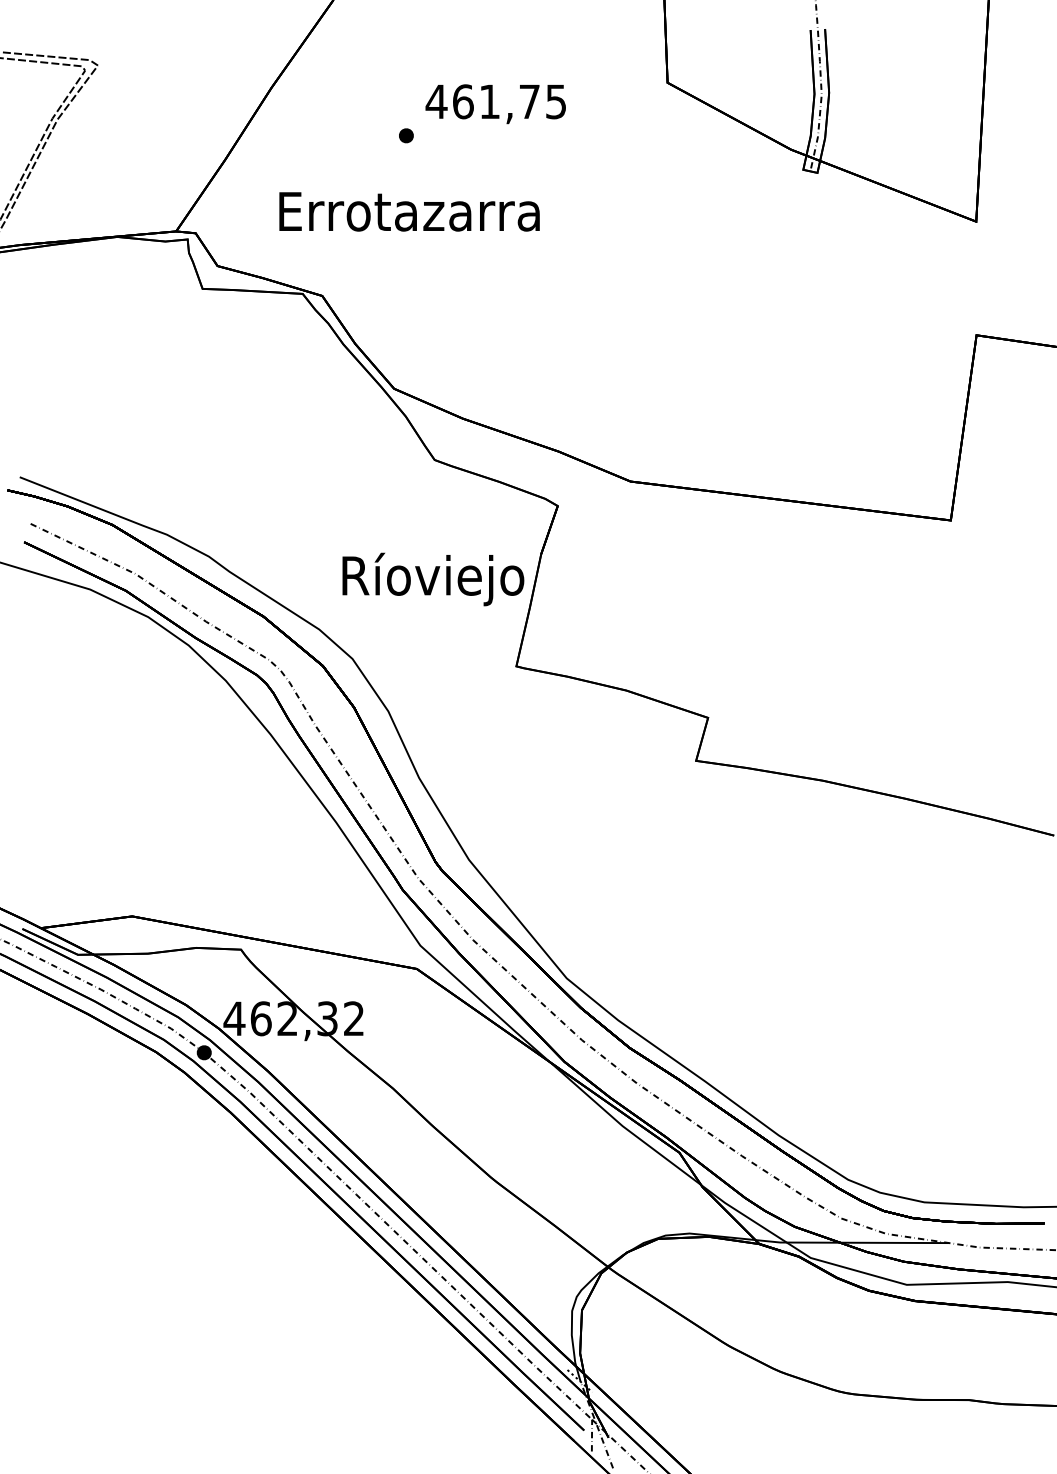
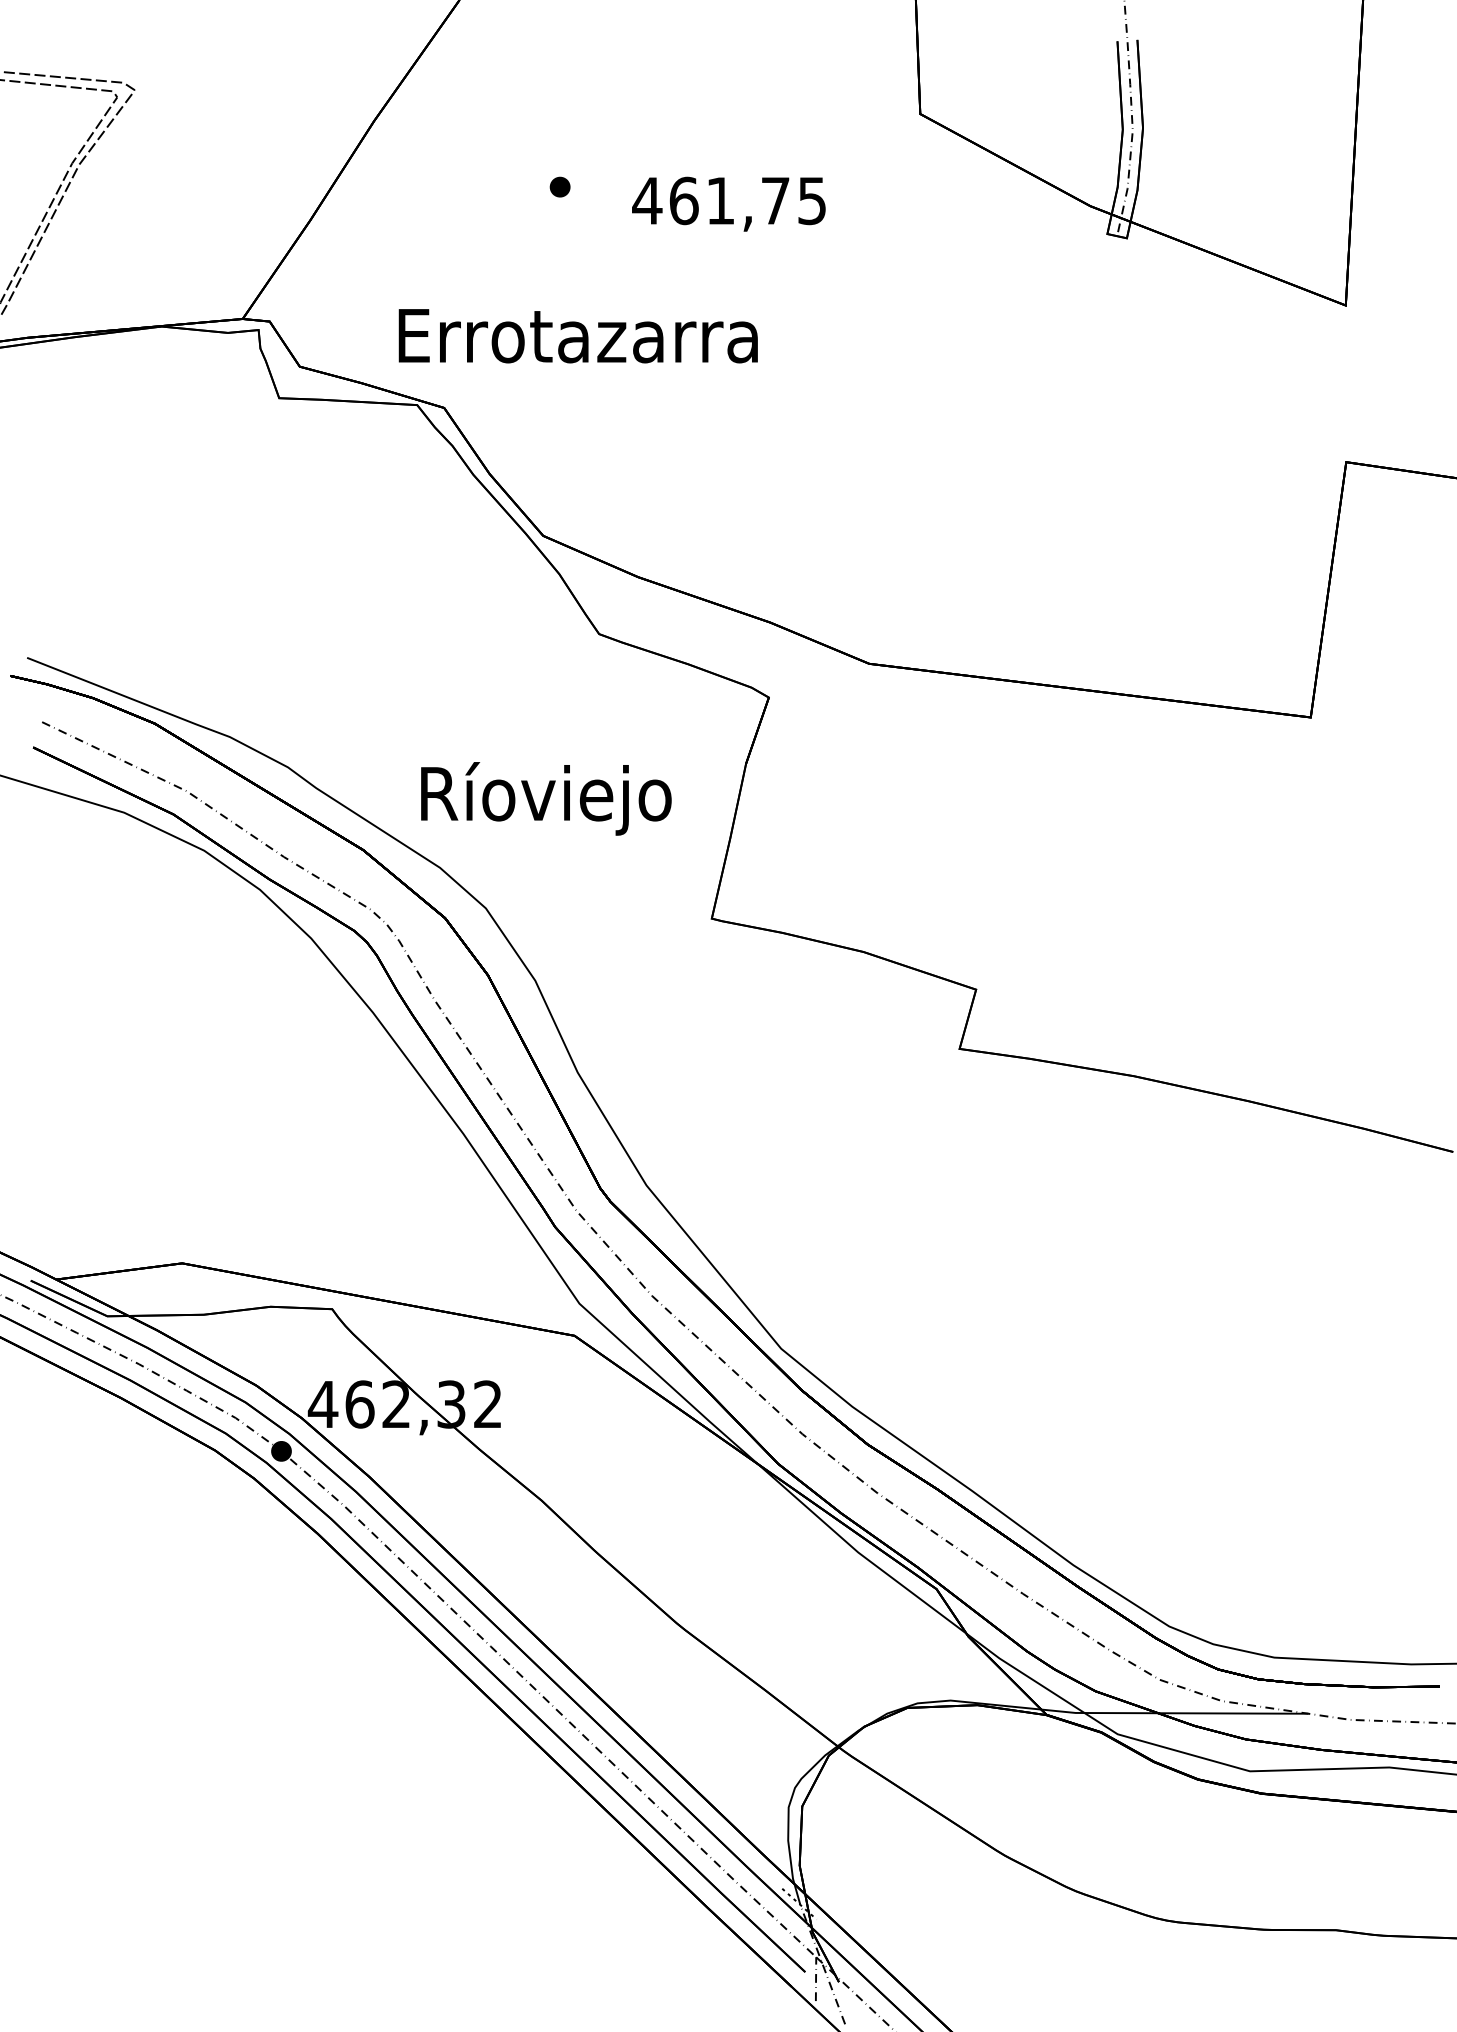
text: (495, 104) -> (728, 204), moved
text: (409, 211) -> (578, 335), moved
text: (433, 579) -> (546, 798), moved

